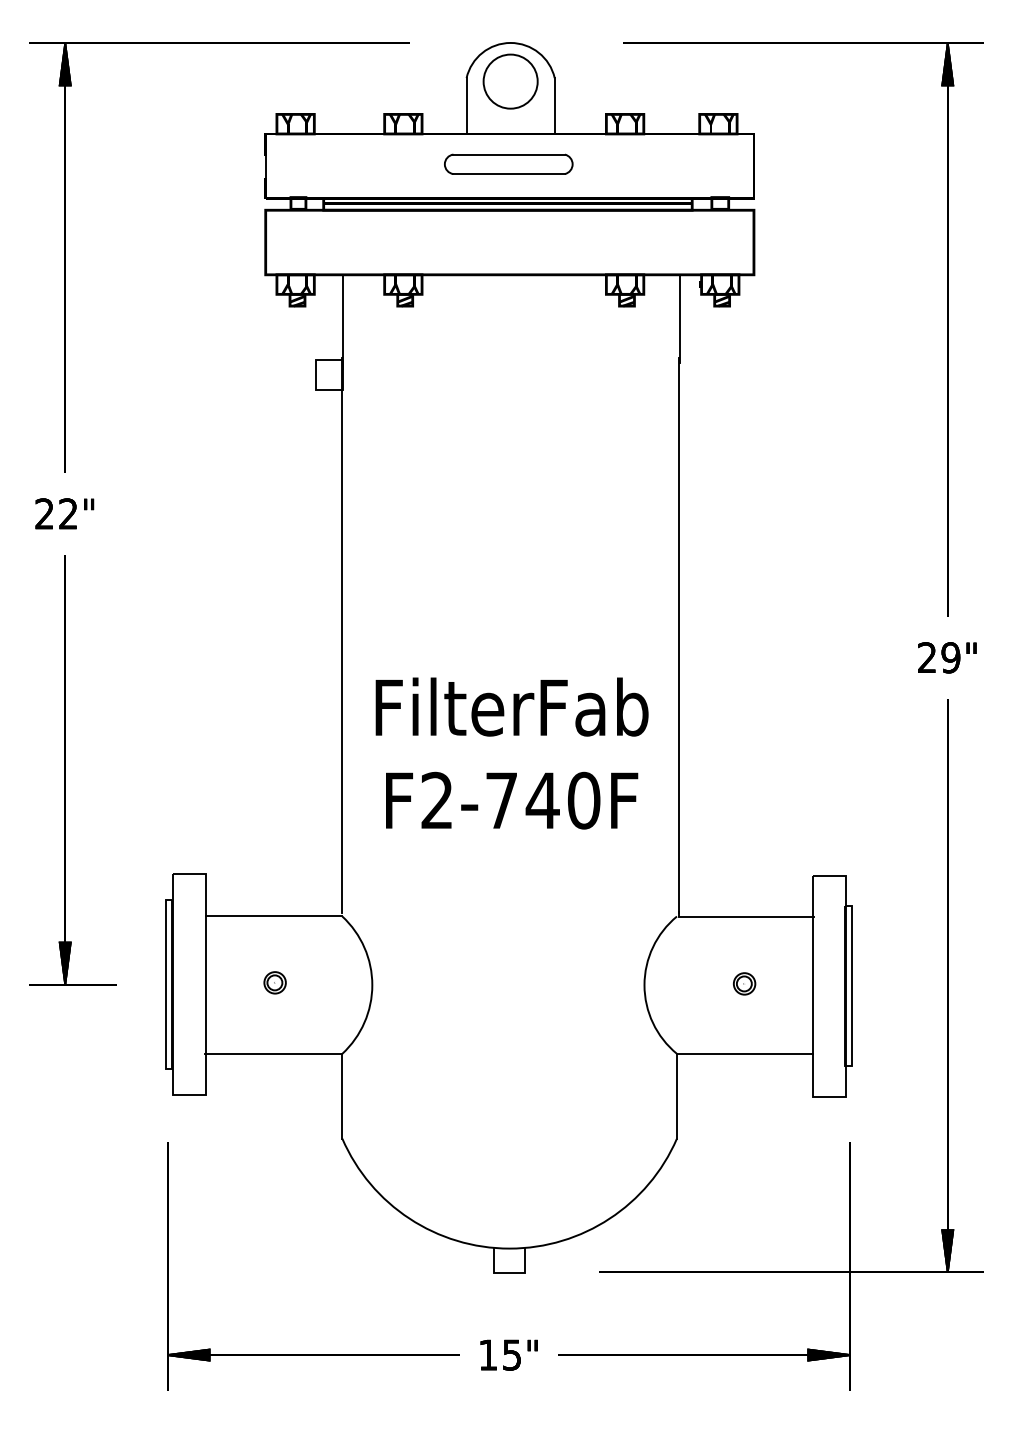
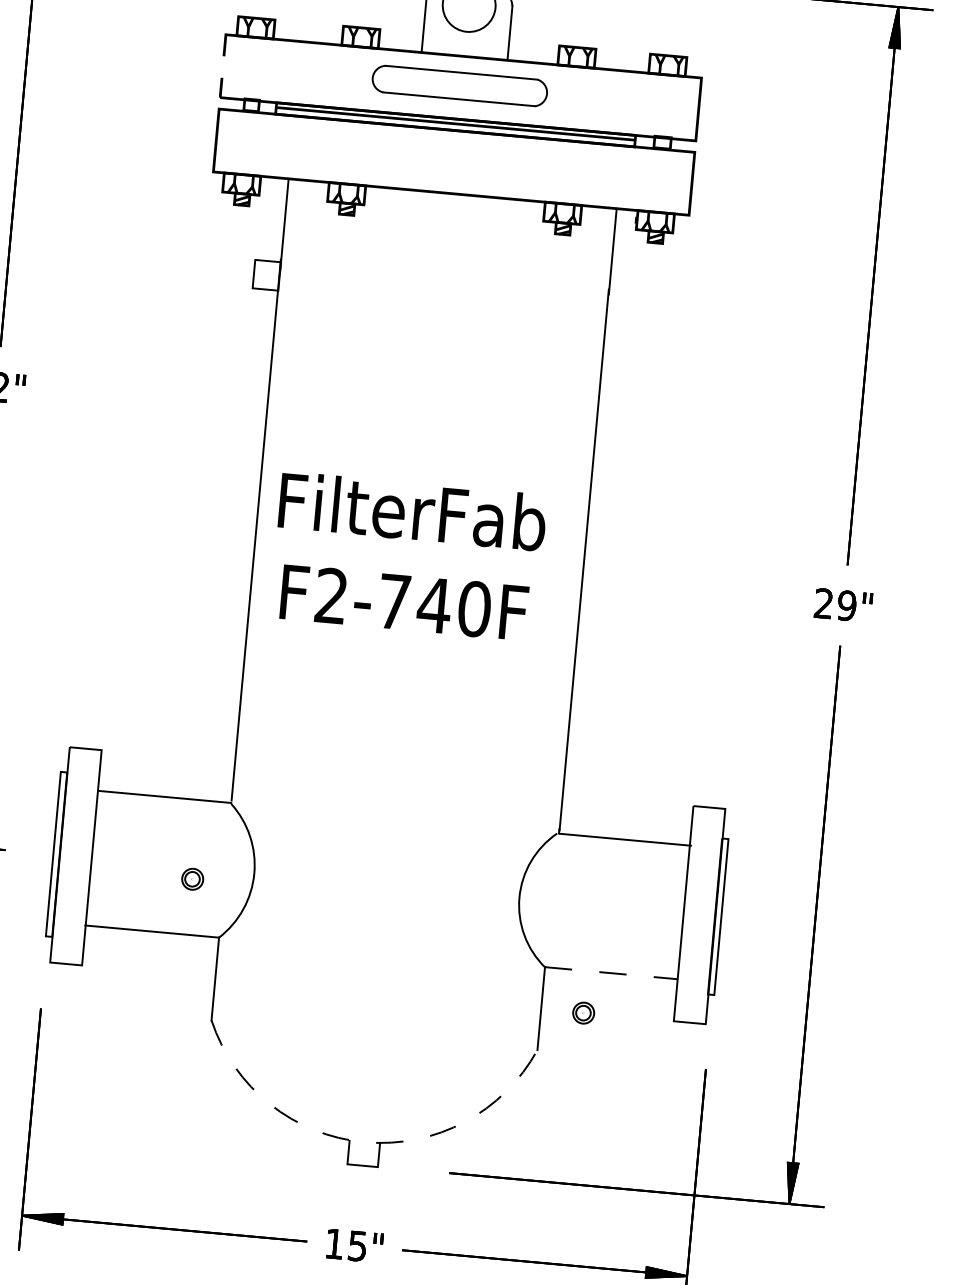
part: (508, 163) -> (459, 85), size x1.4
line: (265, 167) -> (222, 67), removed
text: (511, 753) -> (408, 556), moved
part: (274, 982) -> (192, 878), moved
part: (744, 983) -> (583, 1012), moved
line: (745, 1053) -> (611, 973), solid -> dashed
arc: (509, 1248) -> (364, 1142), solid -> dashed

